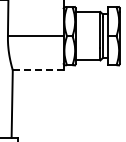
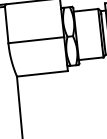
line: (38, 70) -> (42, 74), dashed -> solid

